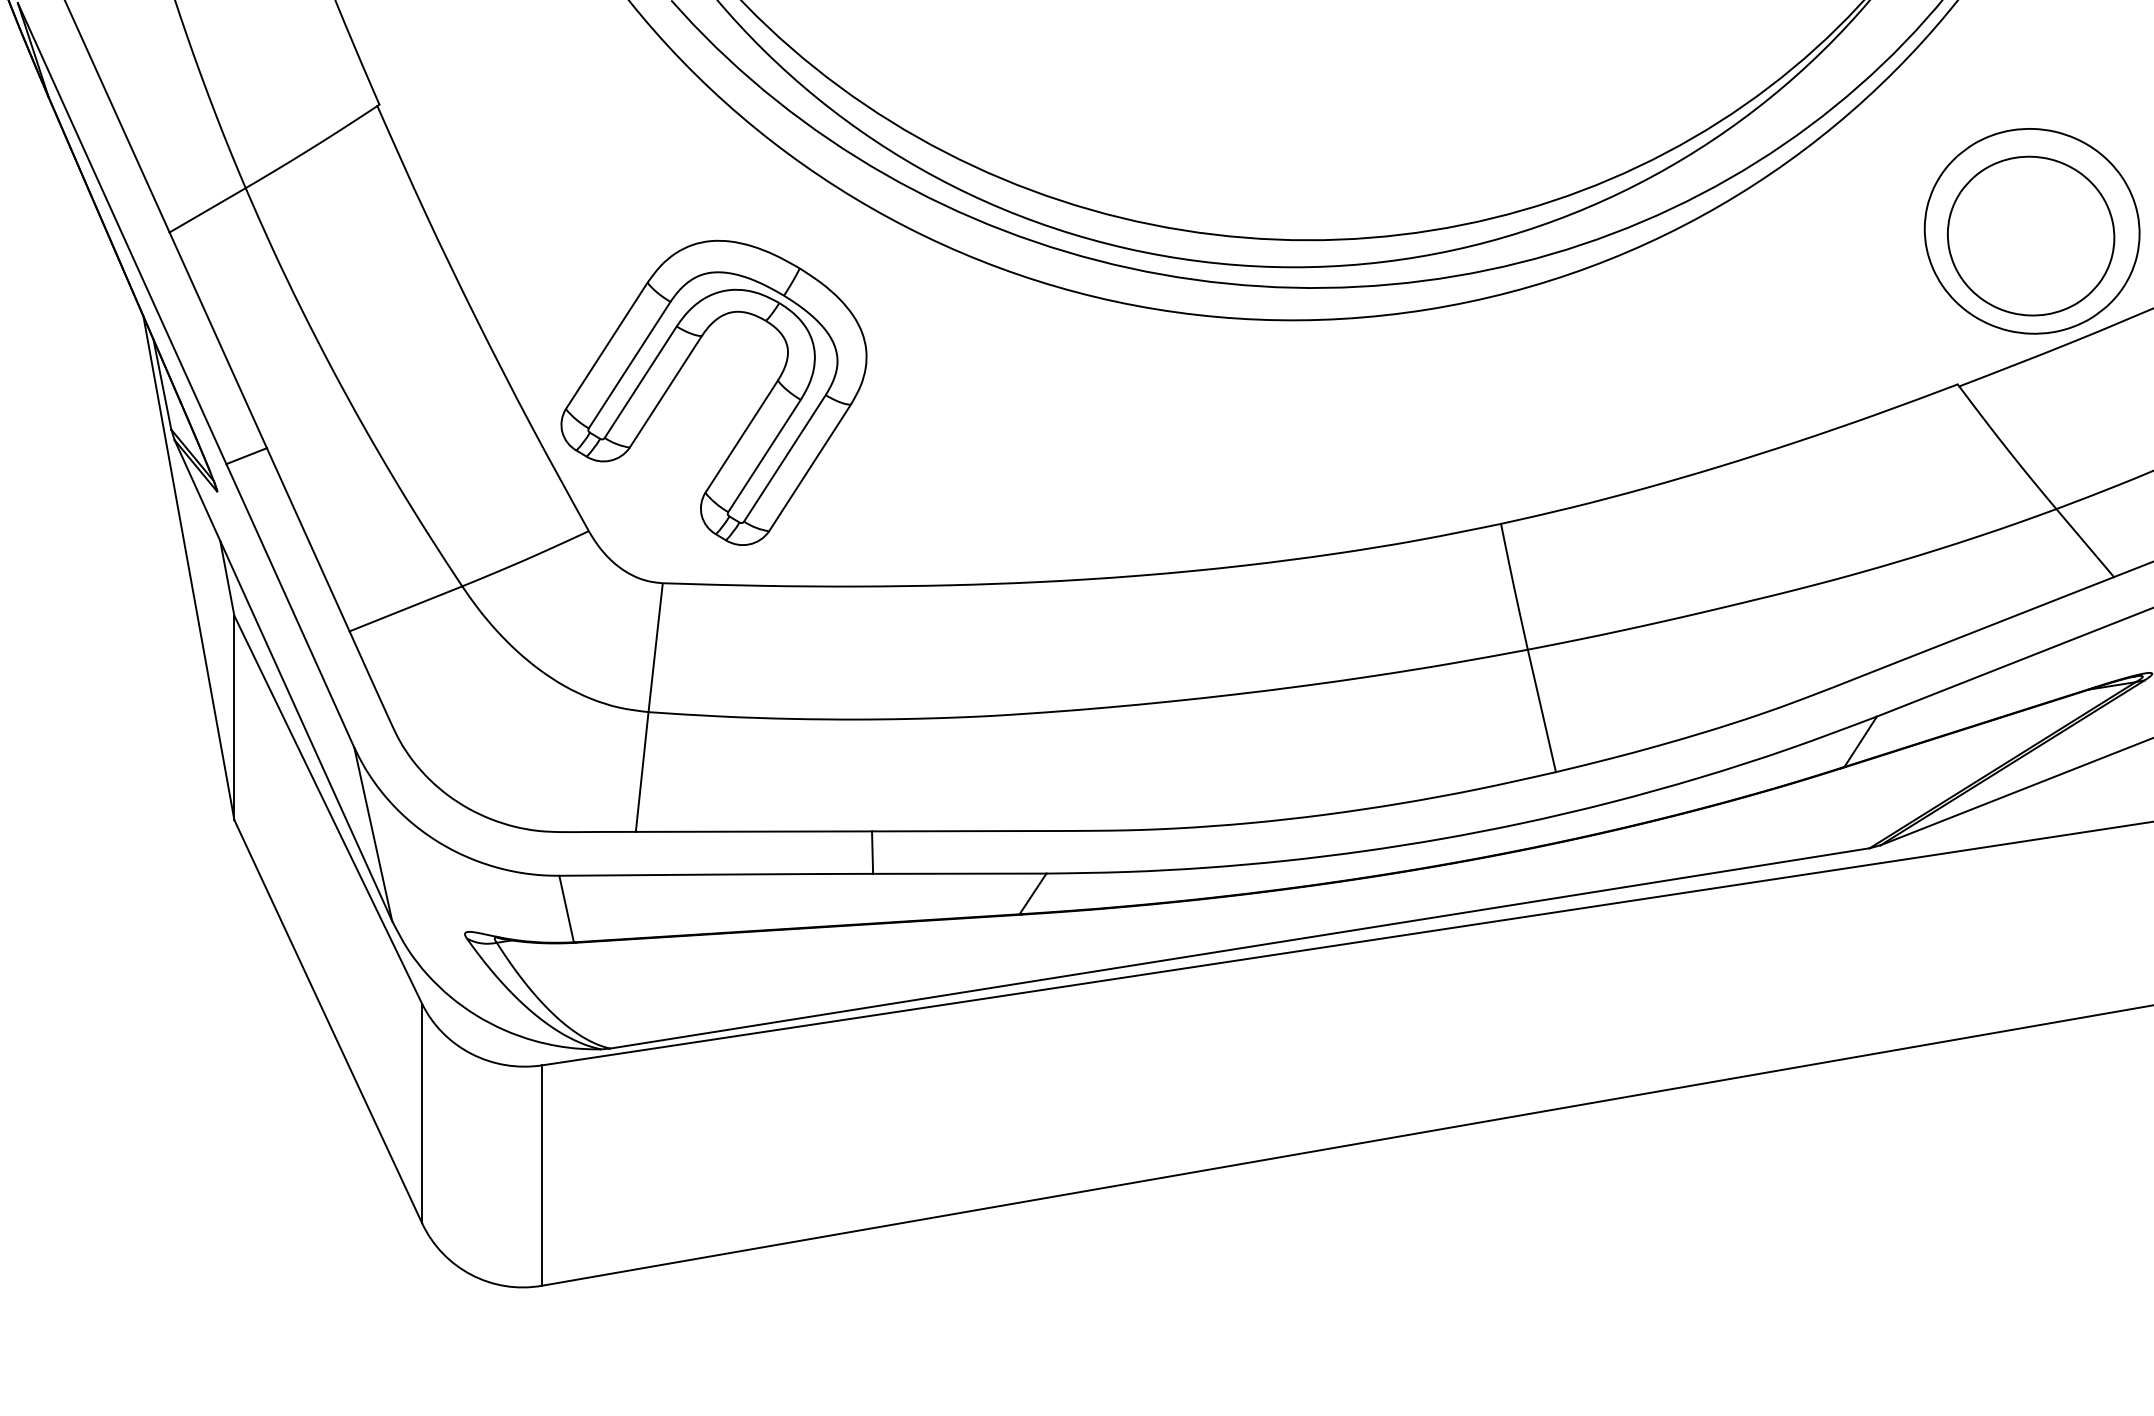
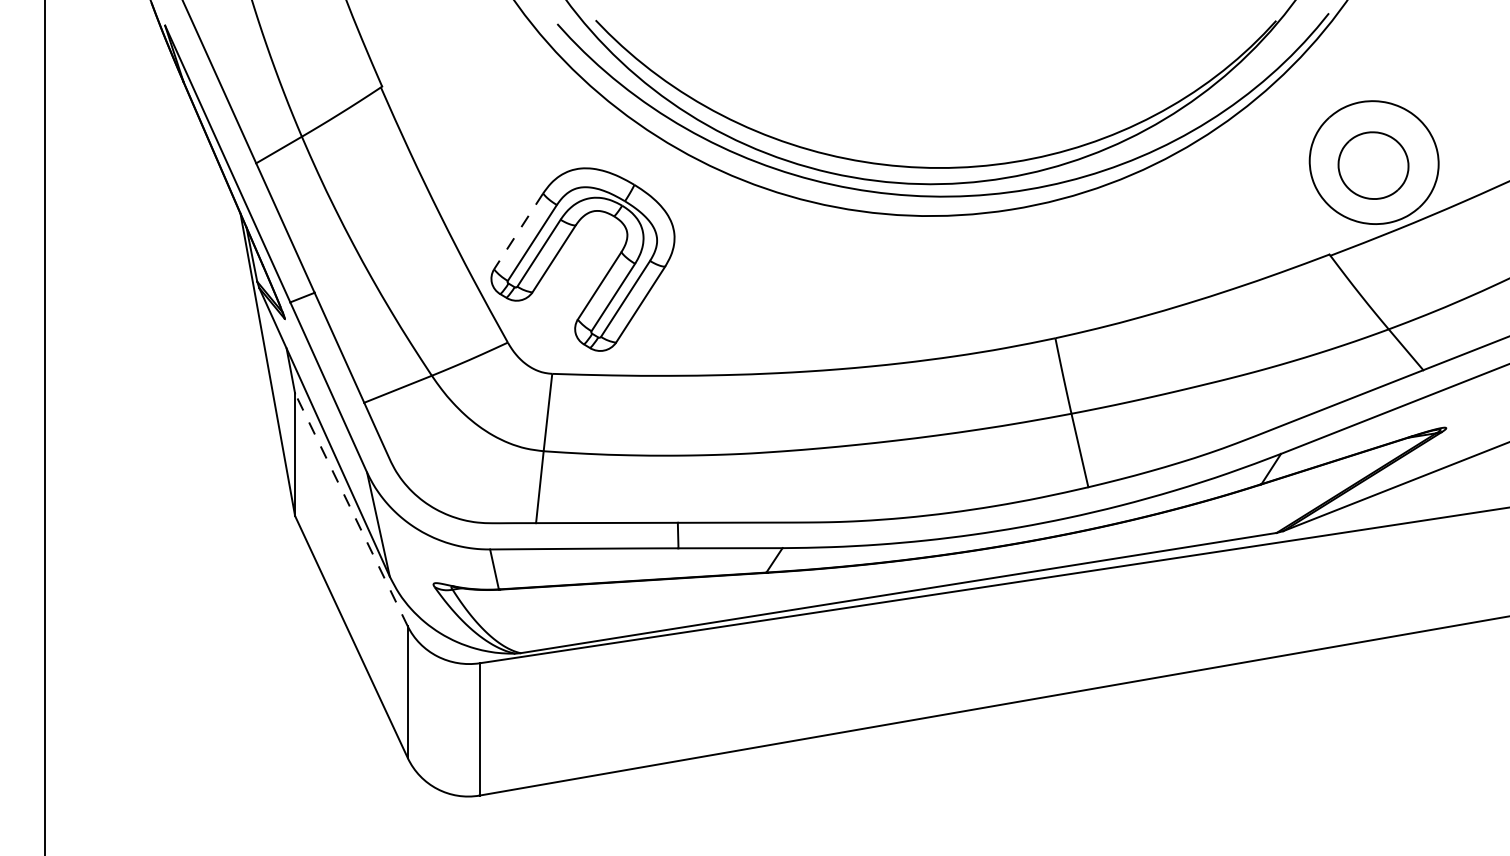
part: (2030, 236) -> (1373, 165), size x0.7
line: (606, 346) -> (518, 231), solid -> dashed
line: (328, 809) -> (351, 509), solid -> dashed

